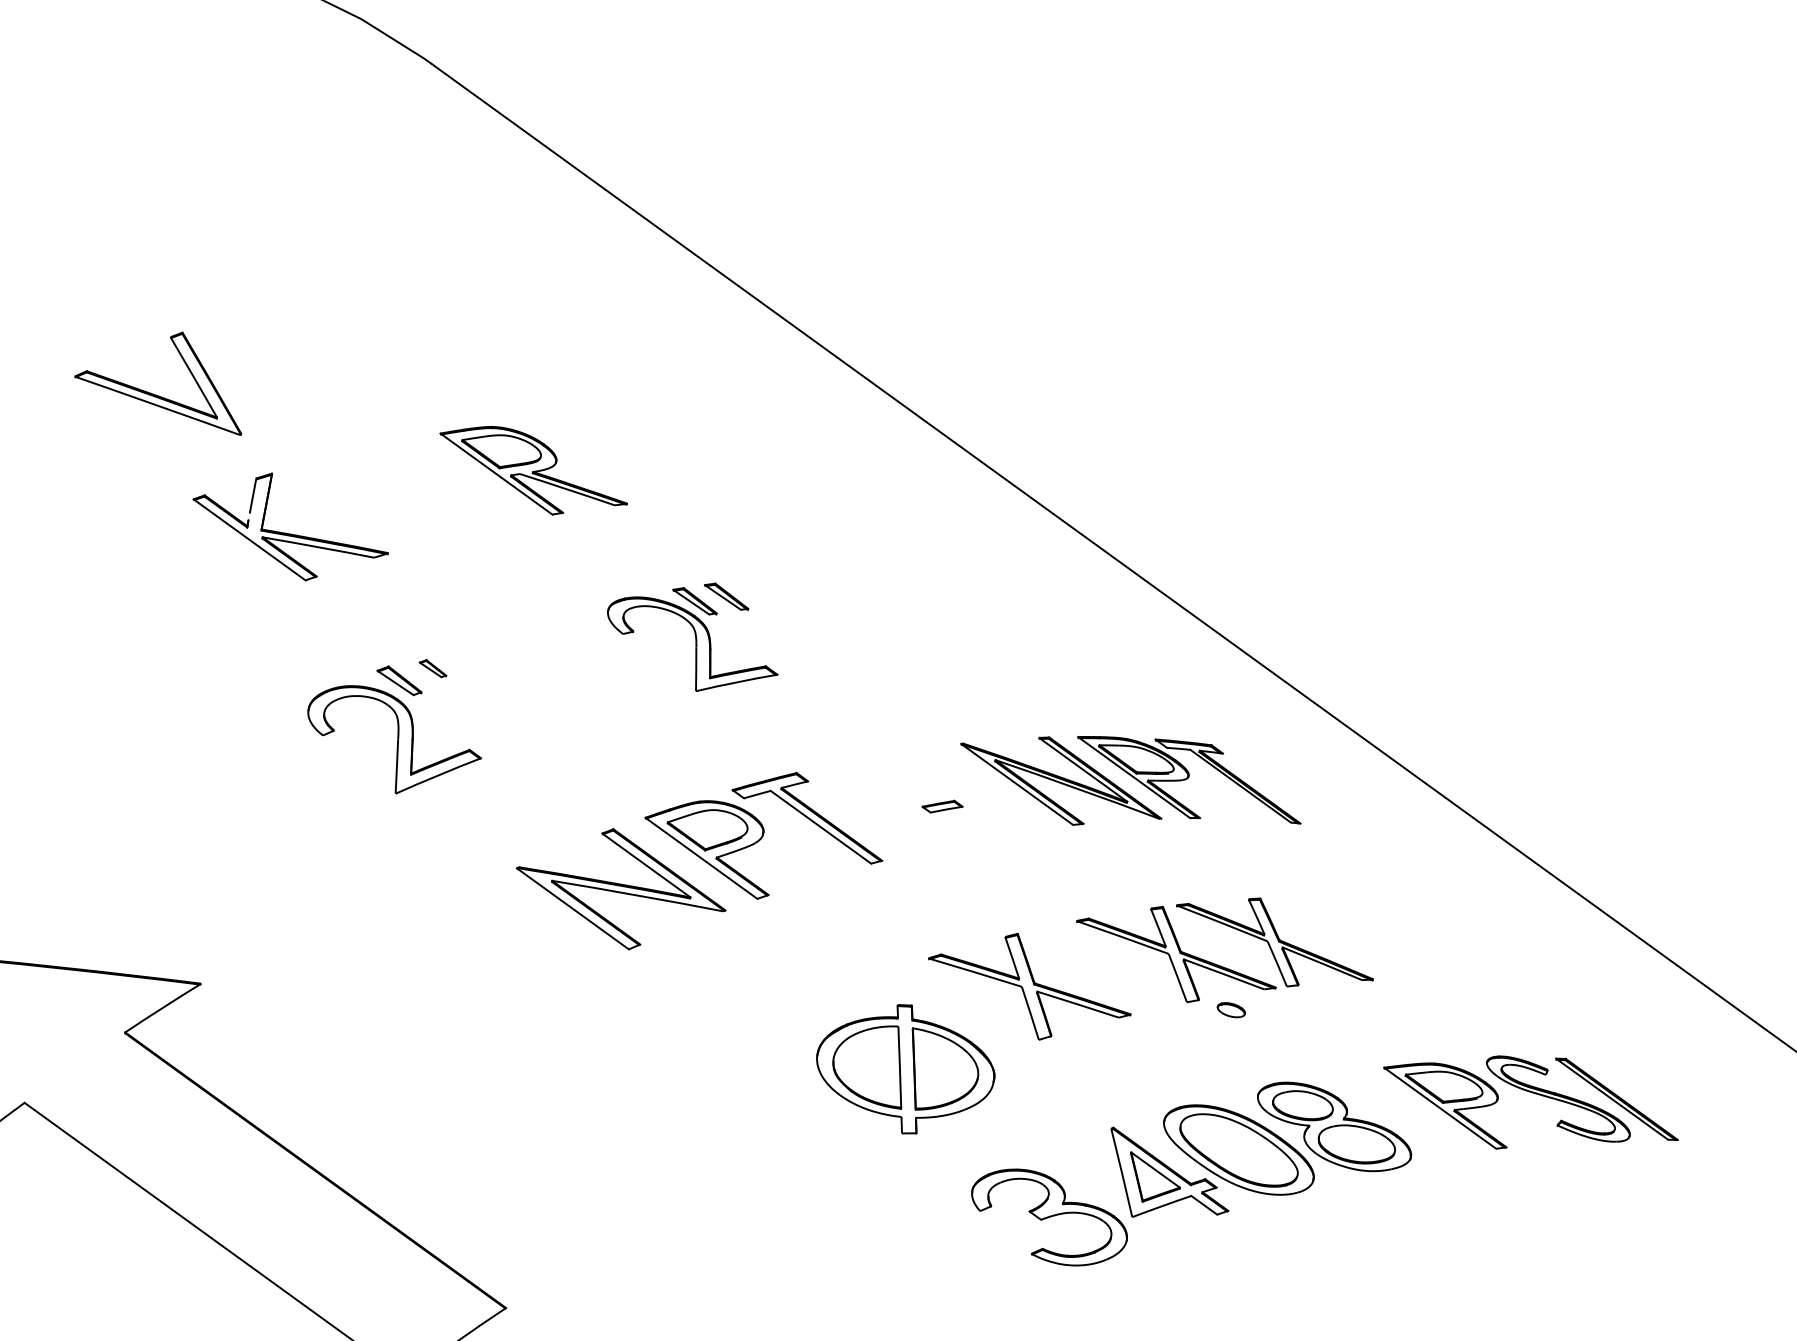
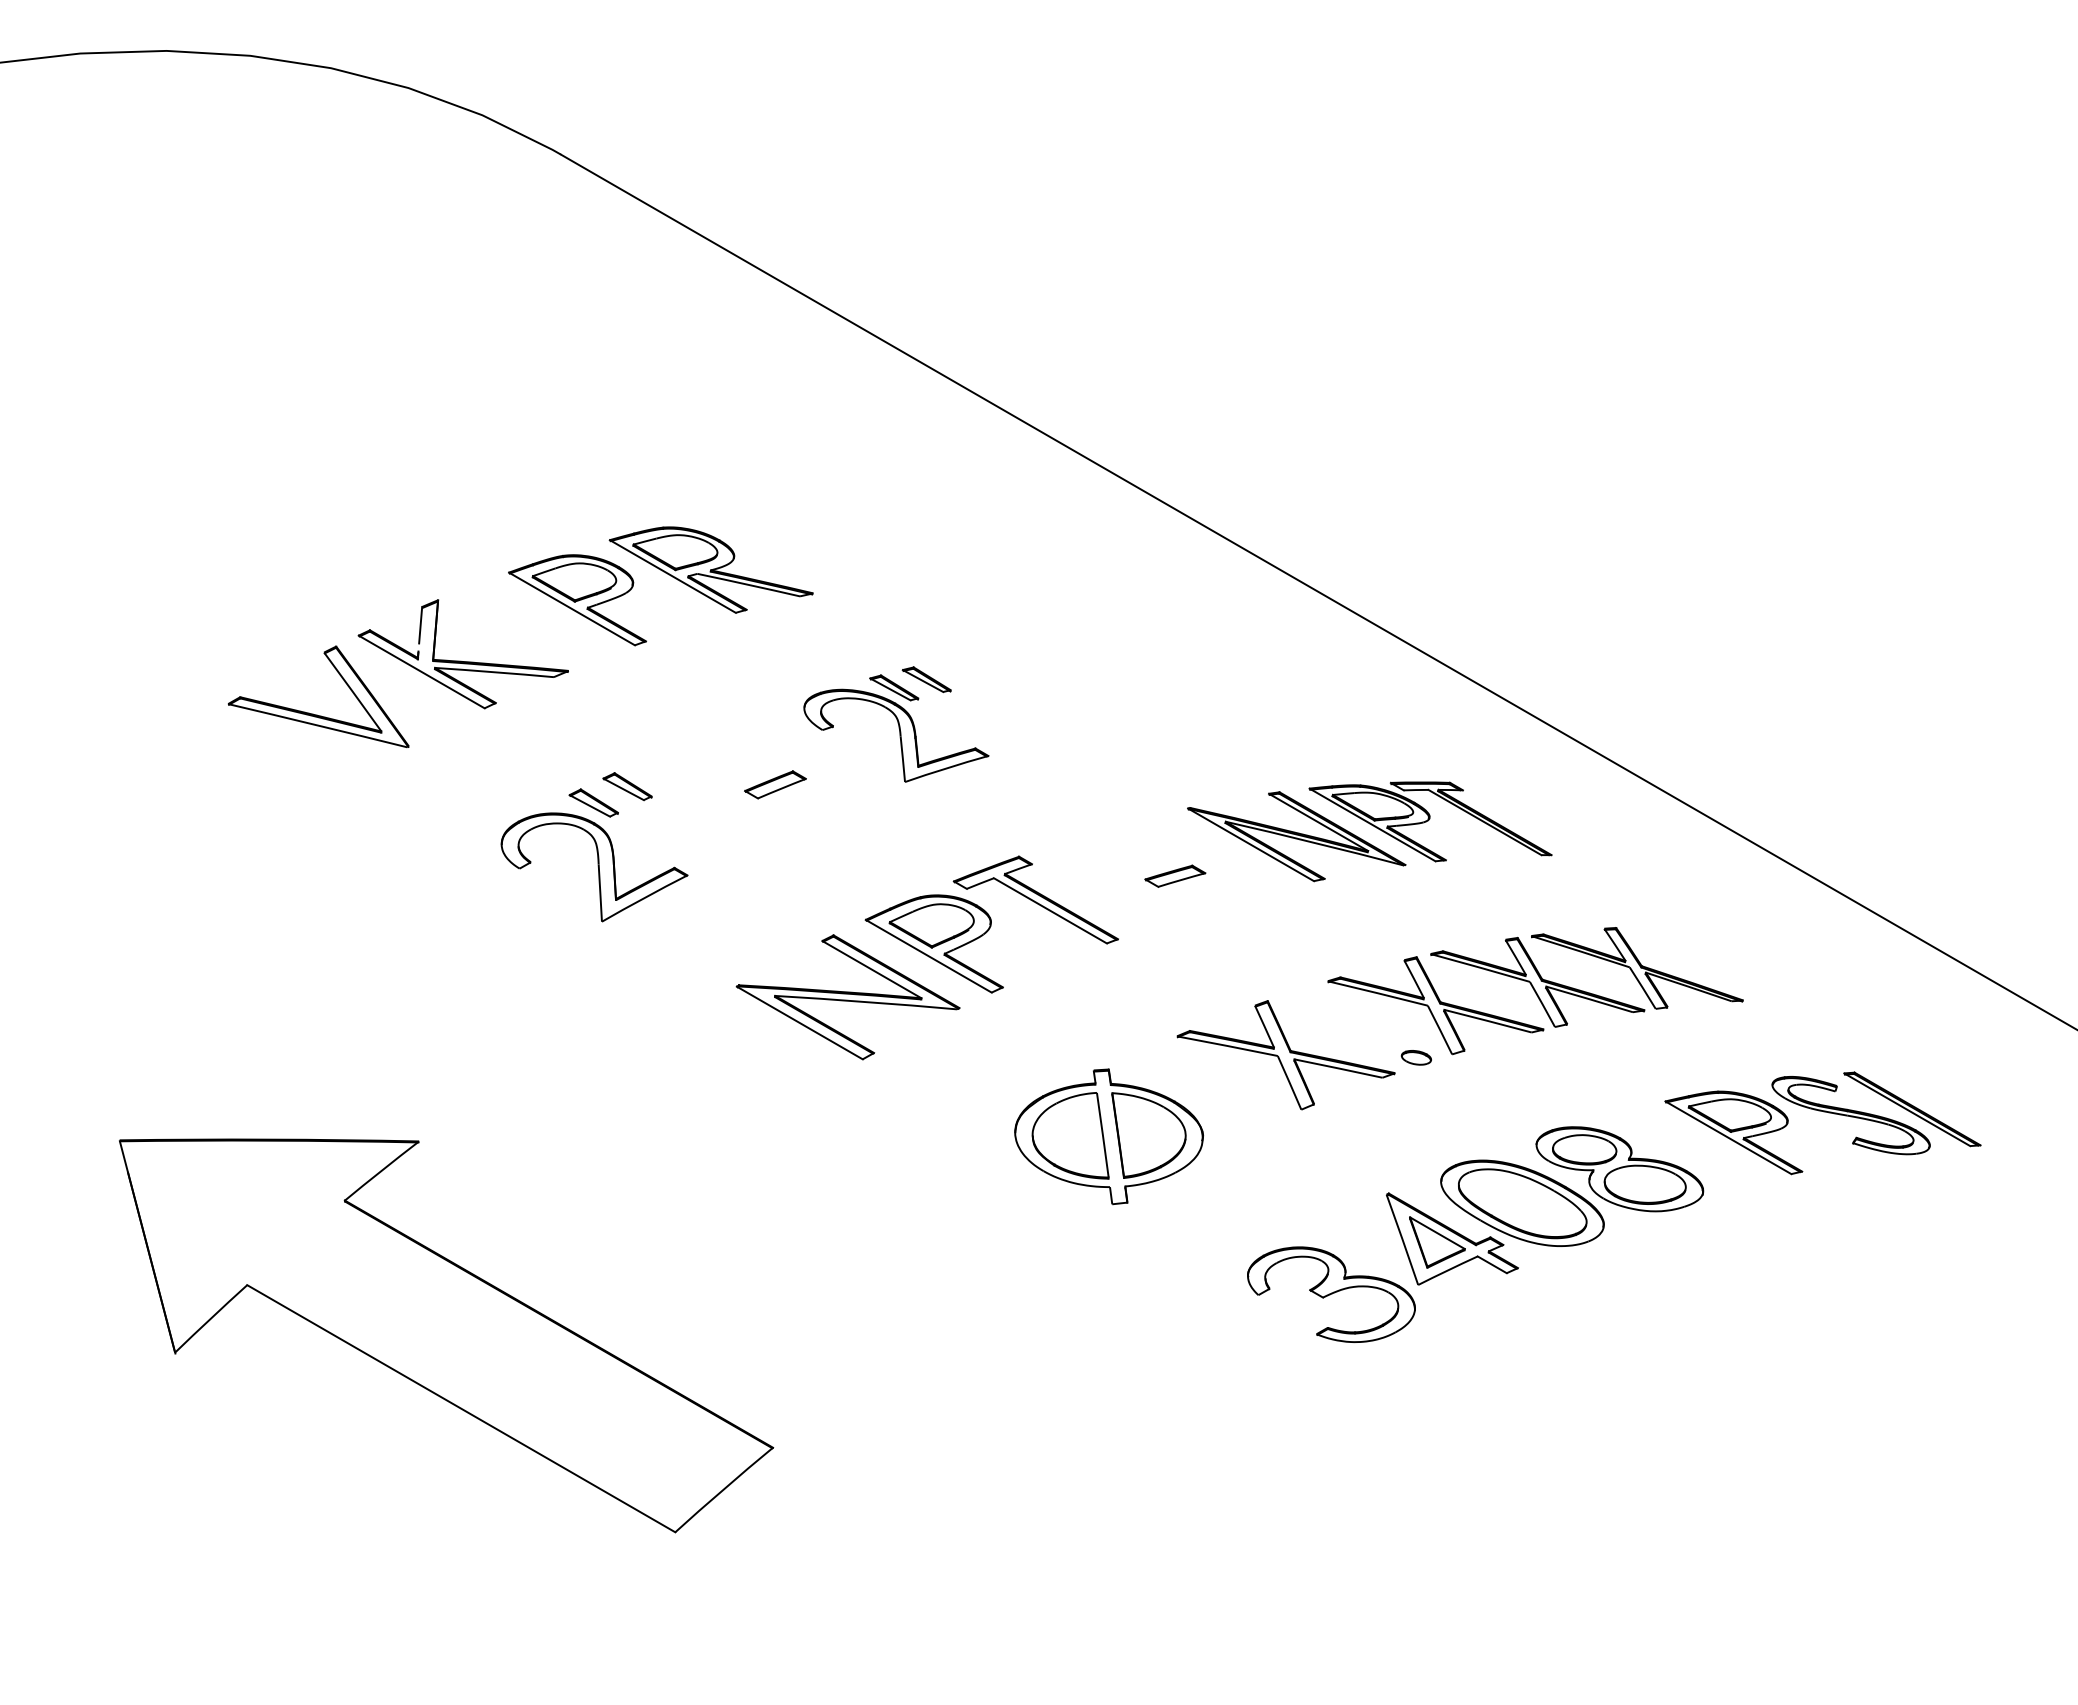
part: (154, 393) -> (313, 713), moved
part: (403, 487) -> (577, 600), added
part: (433, 668) -> (627, 786), size x1.67
part: (573, 680) -> (775, 784), added
part: (942, 806) -> (1175, 875), size x1.43
part: (1370, 939) -> (1637, 968), added
part: (1230, 1009) -> (1415, 1057), moved
part: (905, 1068) -> (1108, 1136), moved

